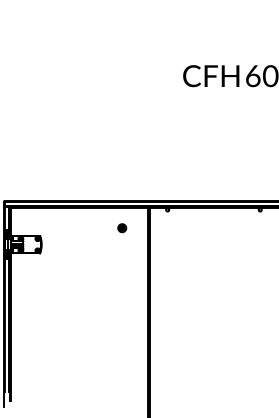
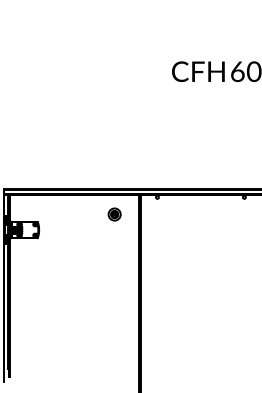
part: (121, 228) -> (114, 214), size x1.6

